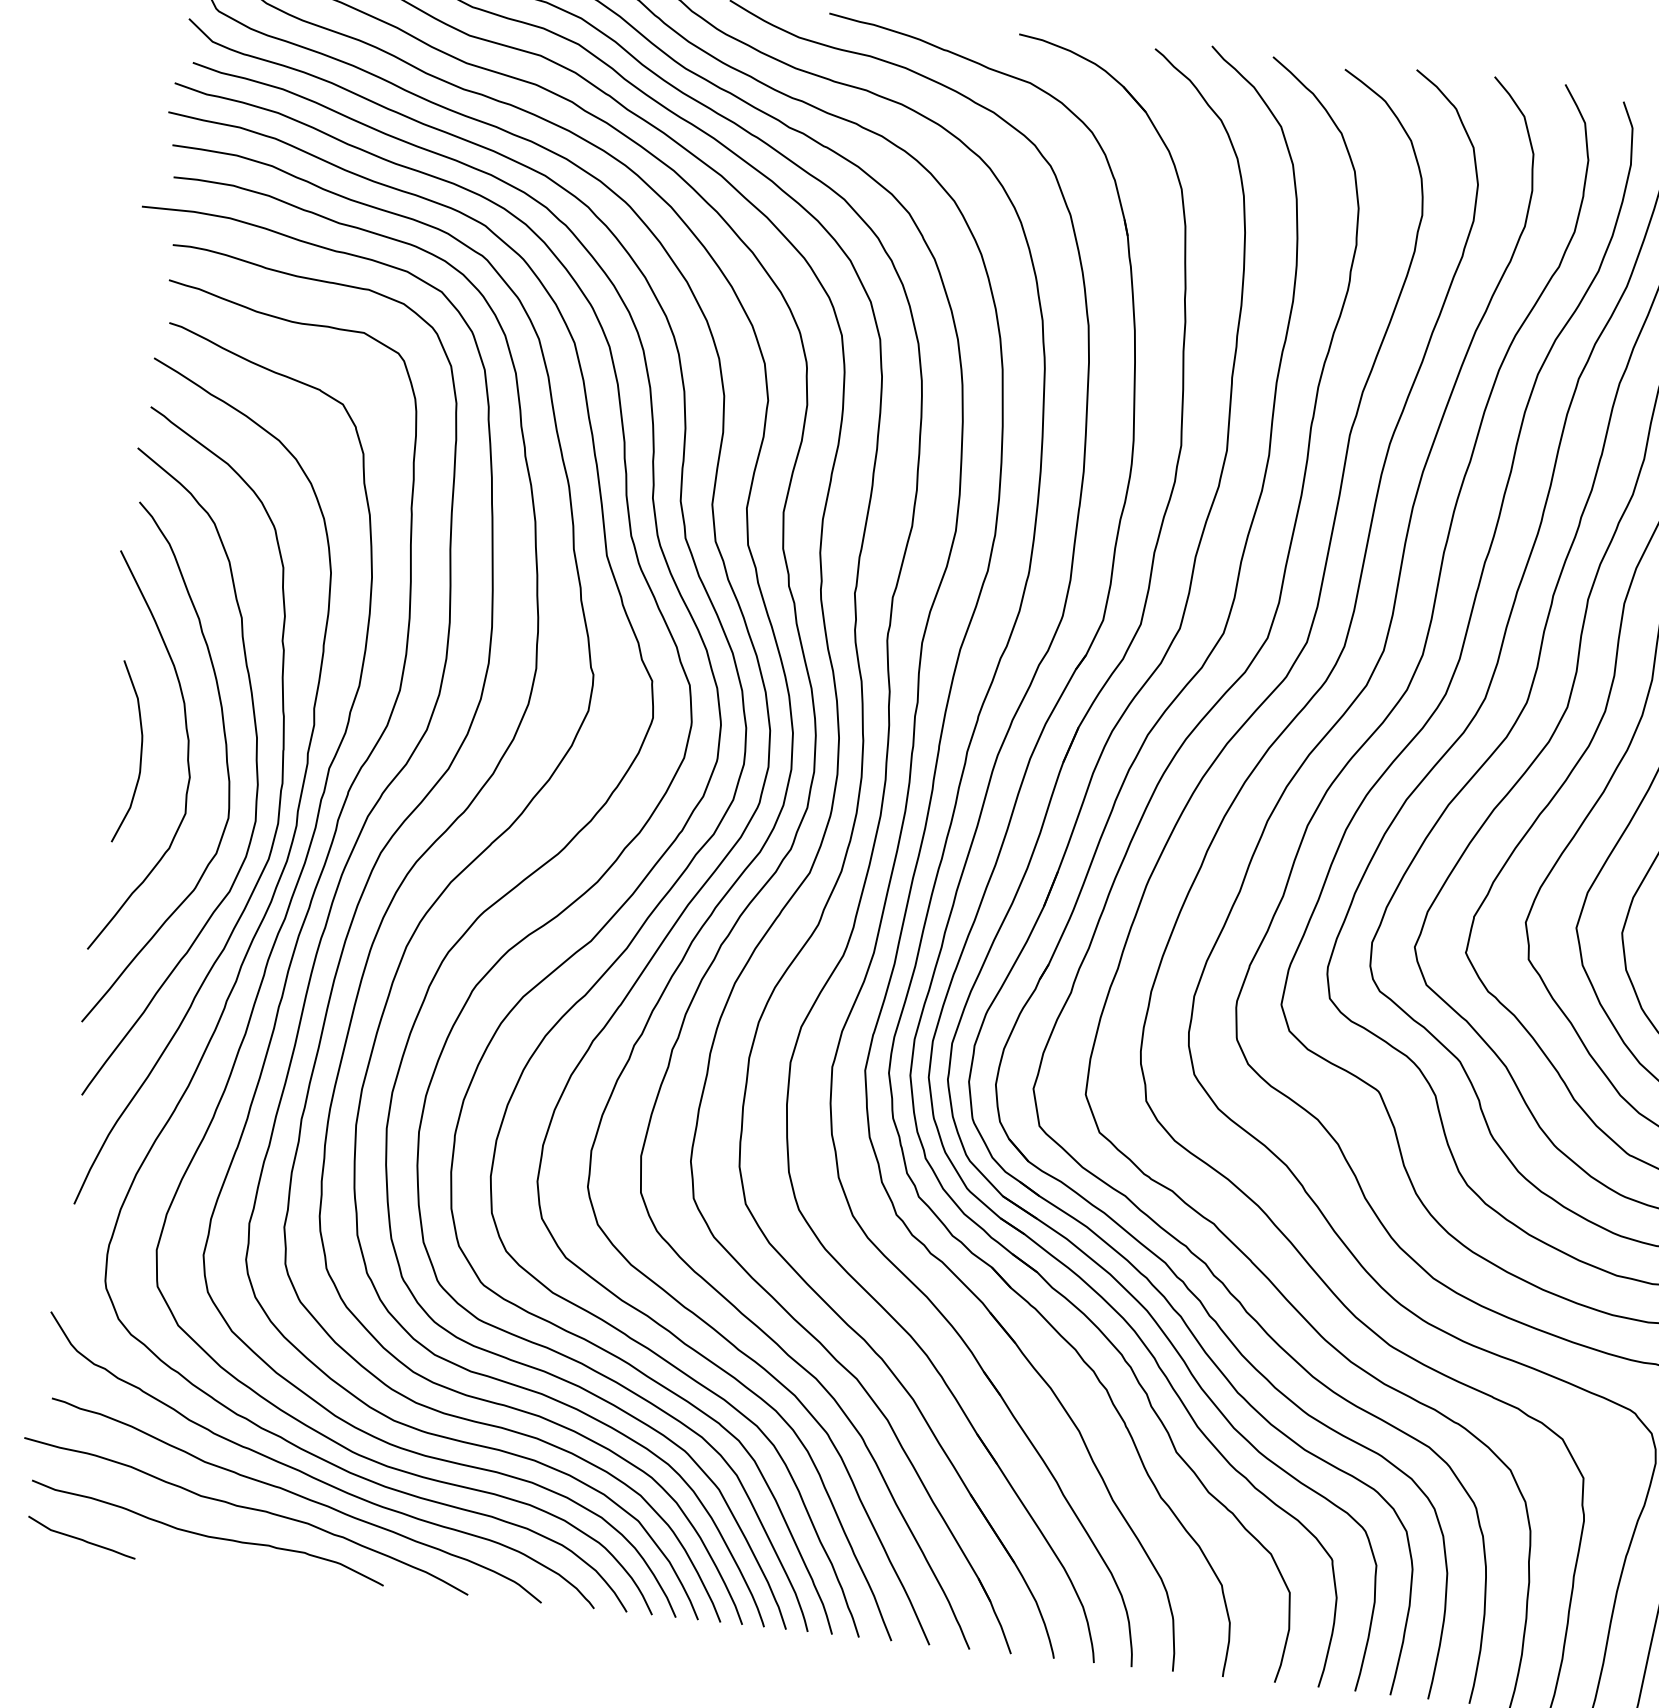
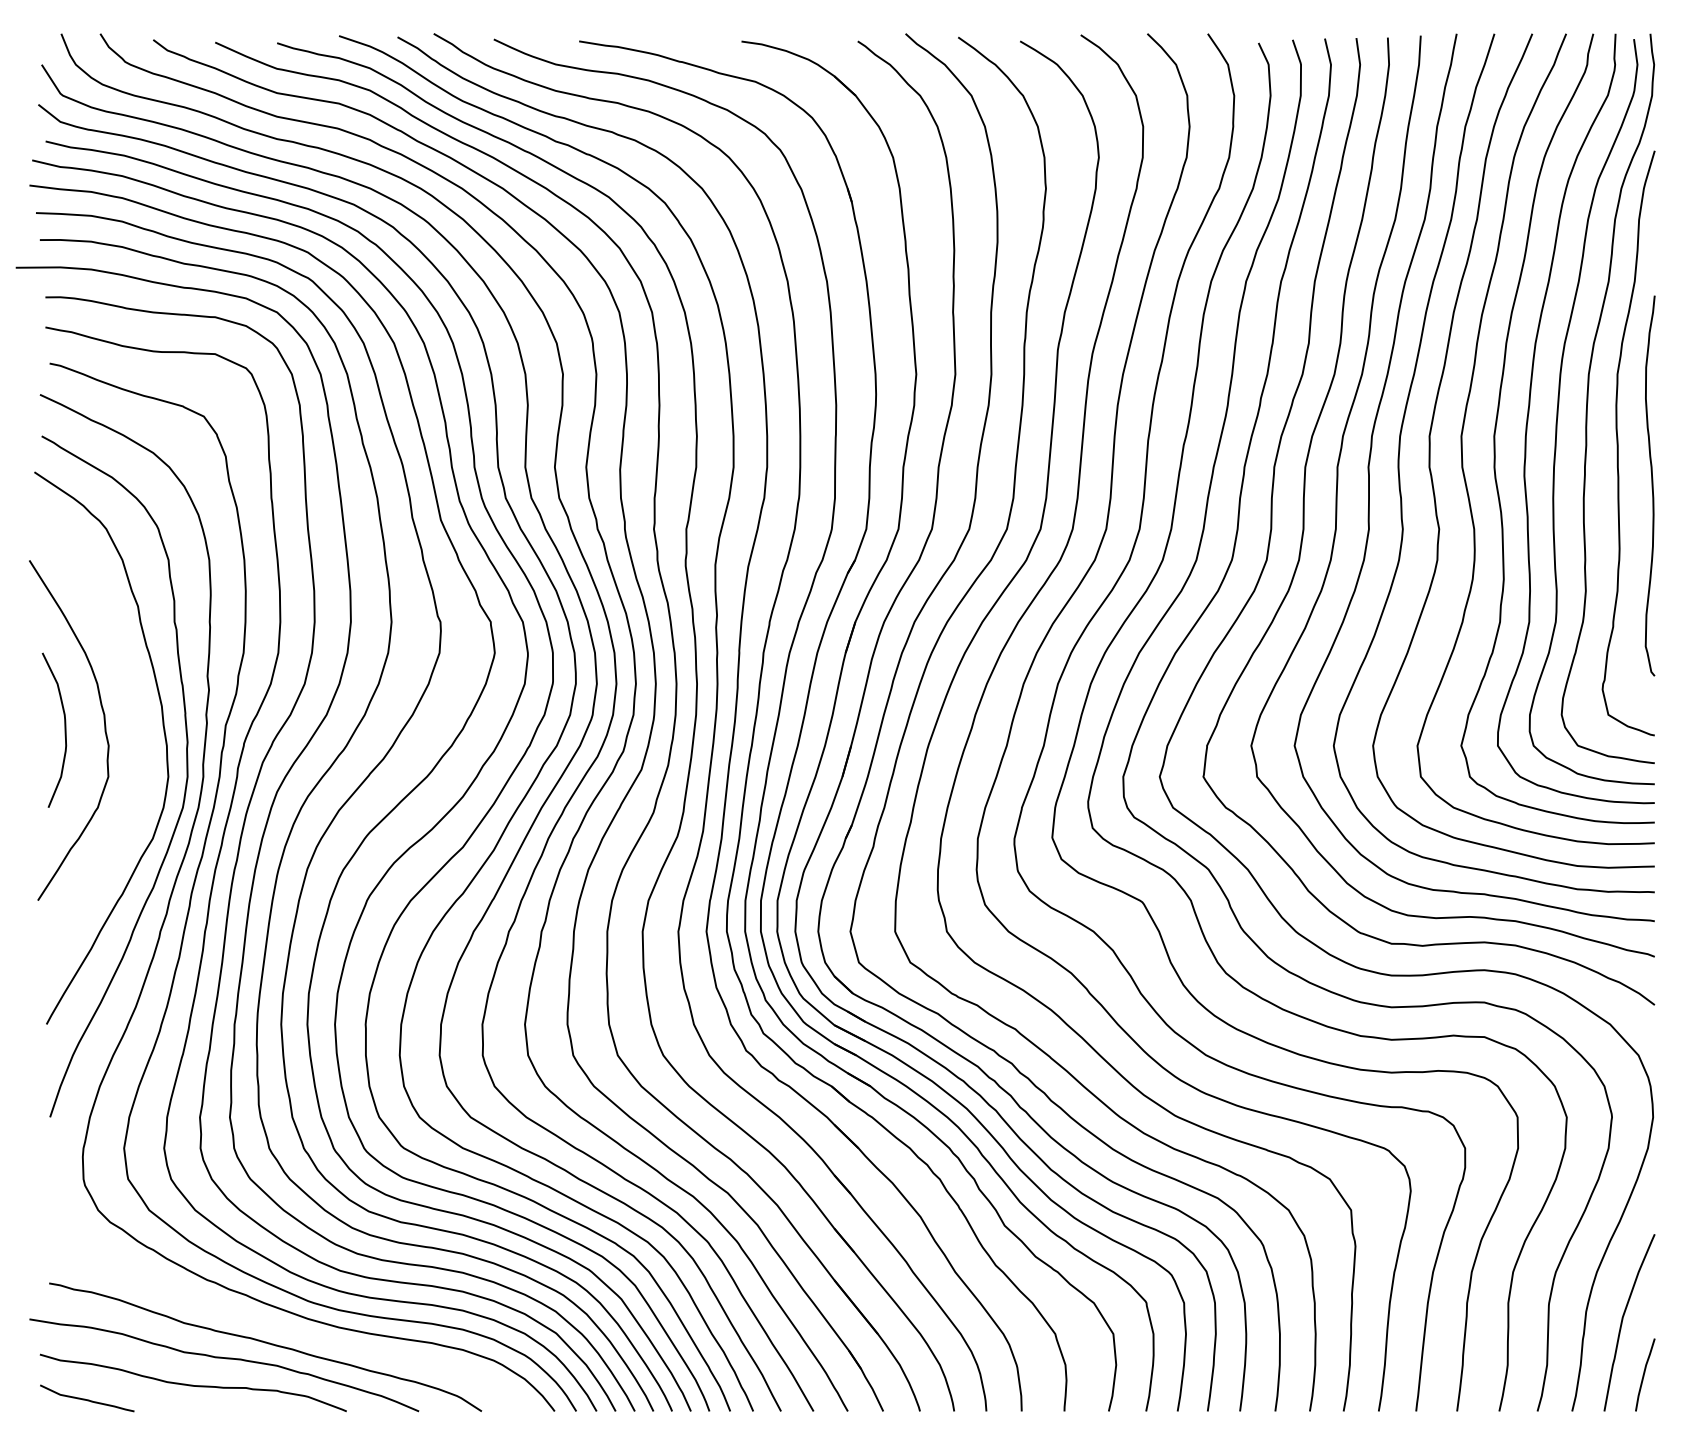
curve: (225, 761) -> (137, 729), removed
curve: (314, 1476) -> (278, 1325), removed

